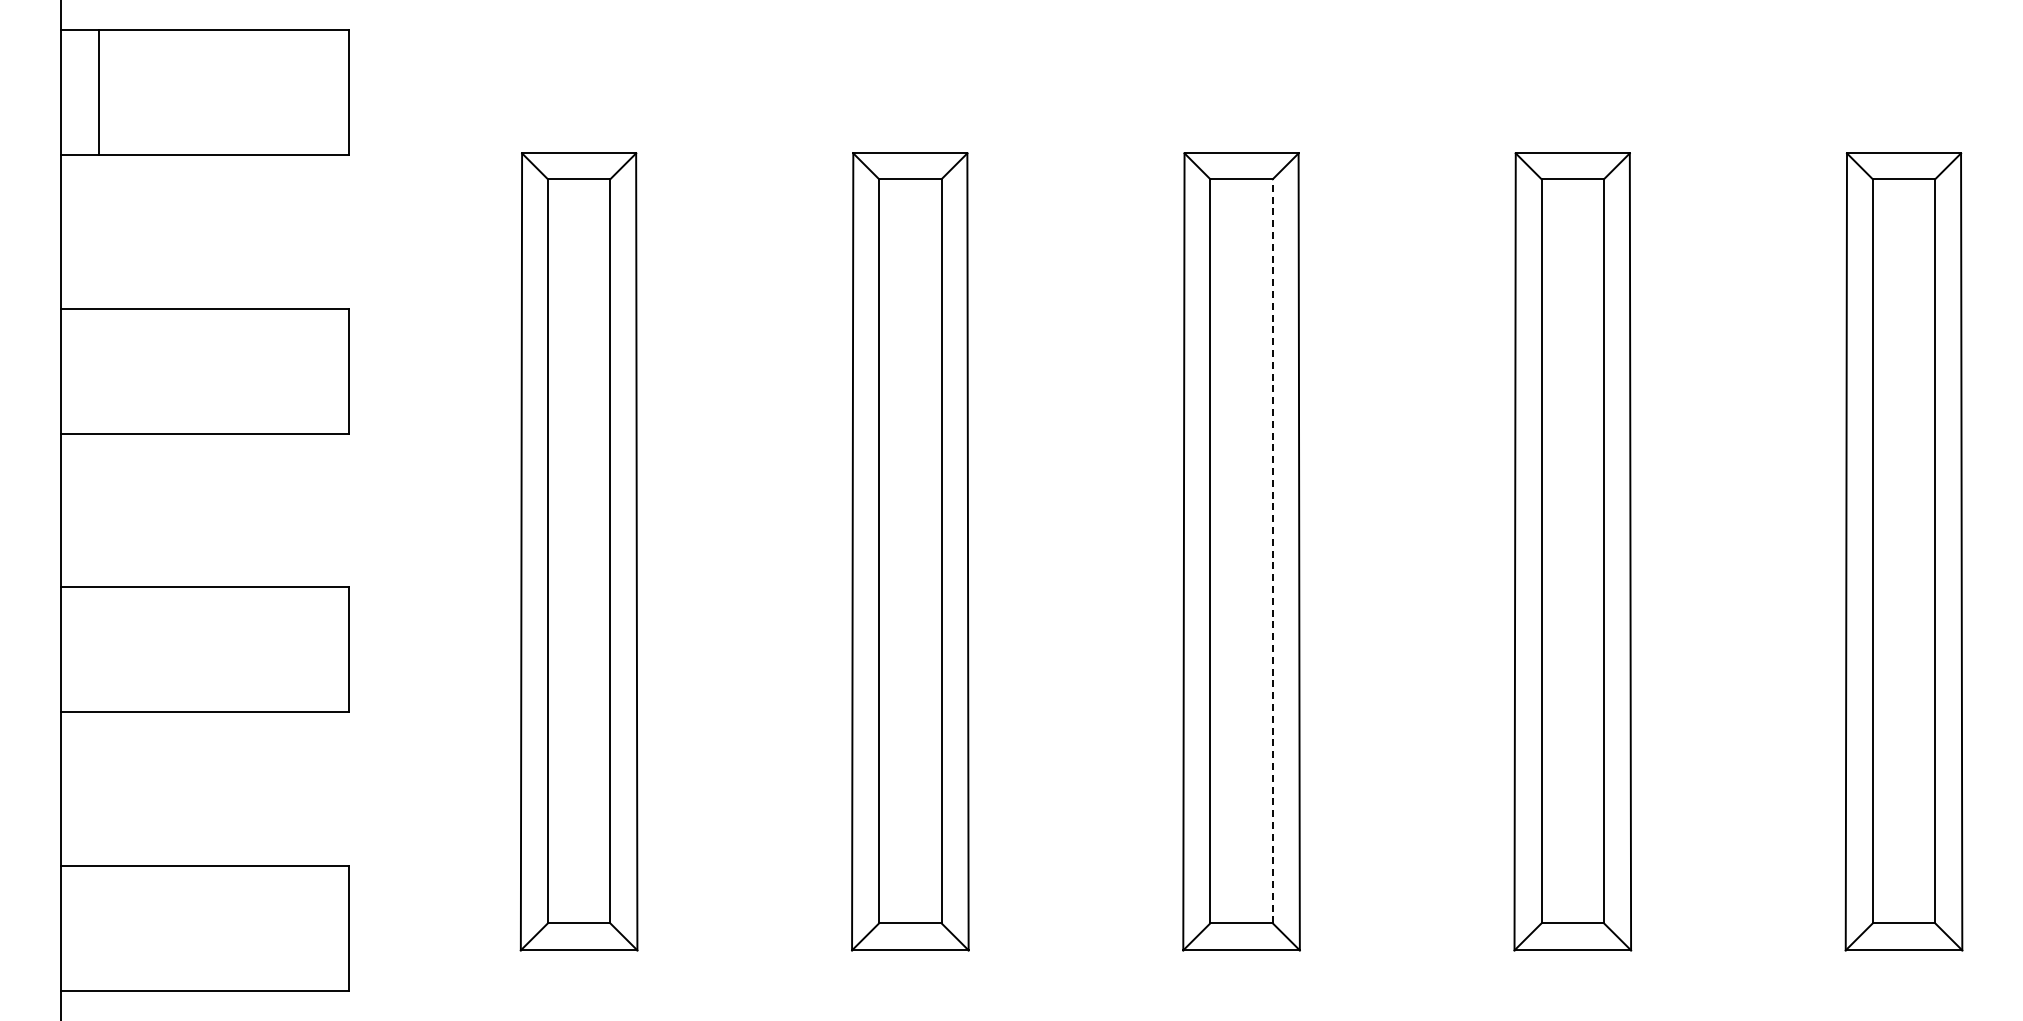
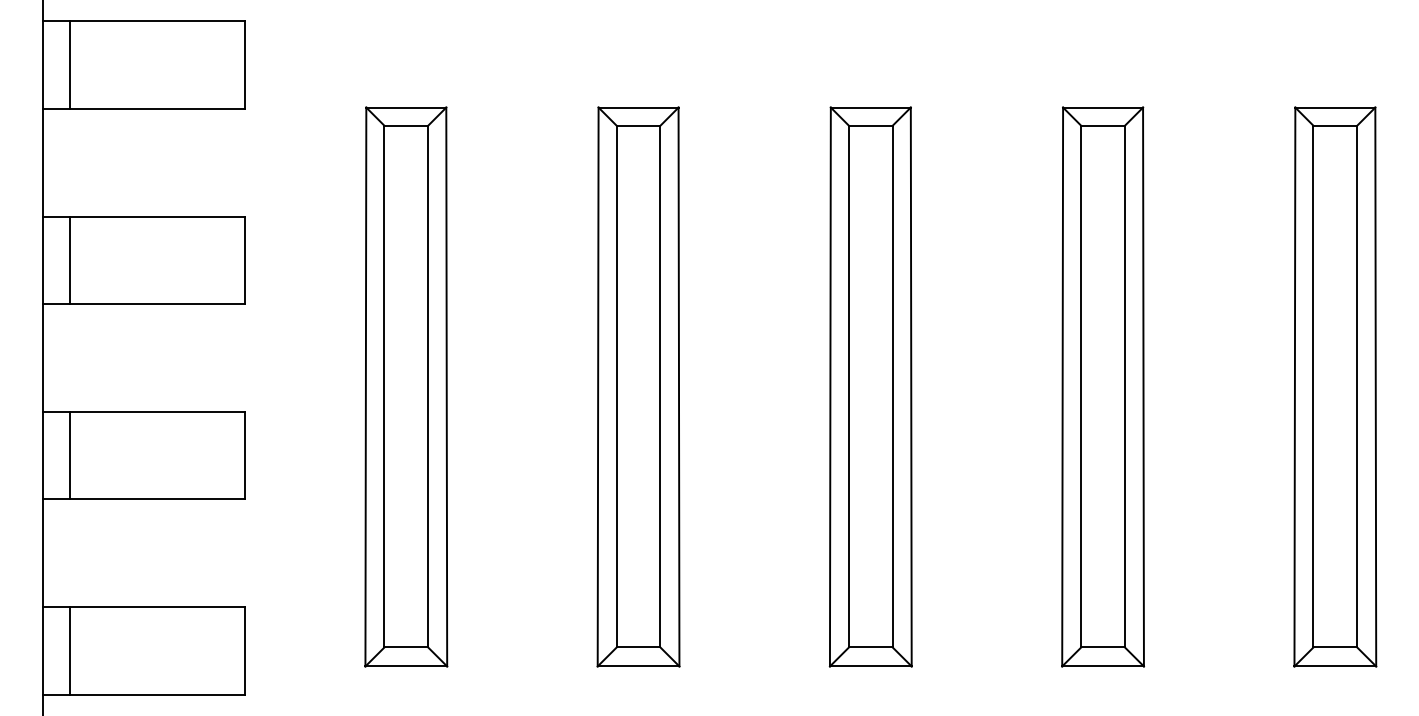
line: (99, 370) -> (70, 259), added
line: (1272, 550) -> (892, 386), dashed -> solid
line: (99, 649) -> (70, 455), added
line: (99, 927) -> (70, 650), added

